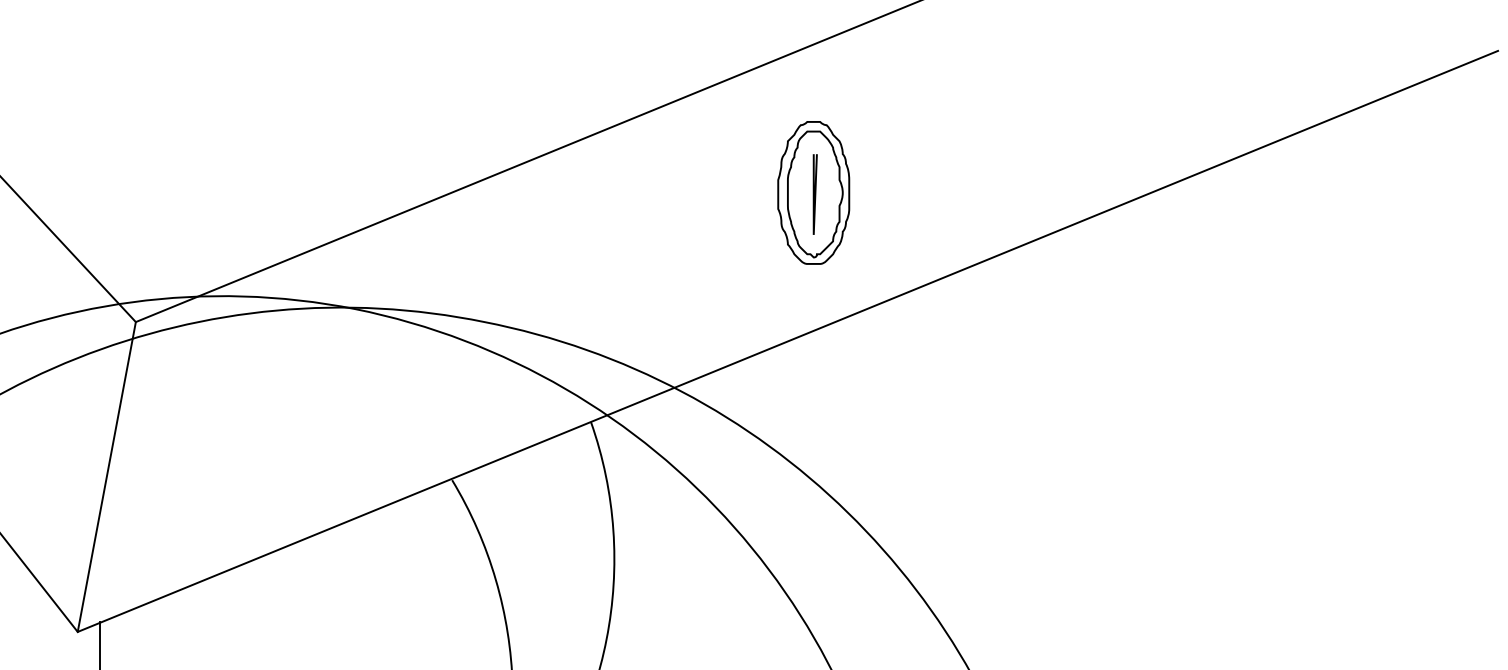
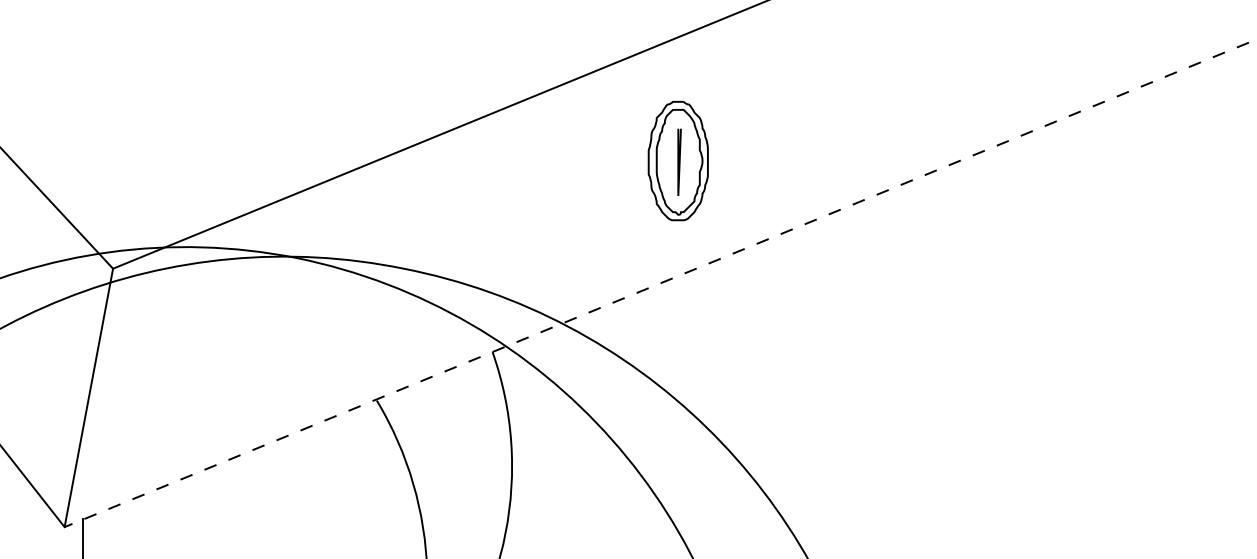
line: (787, 340) -> (656, 284), solid -> dashed

